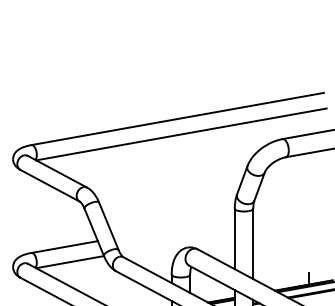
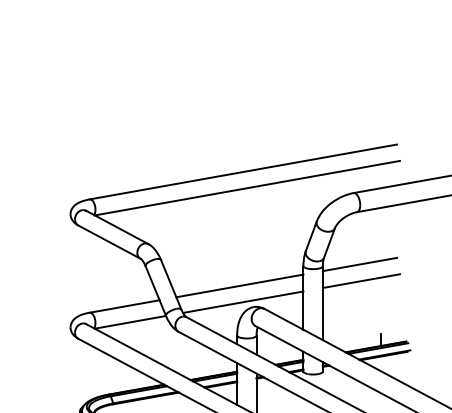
line: (288, 207) -> (359, 264), added
line: (289, 223) -> (360, 281), added
line: (173, 227) -> (239, 285), added
line: (177, 242) -> (243, 301), added

